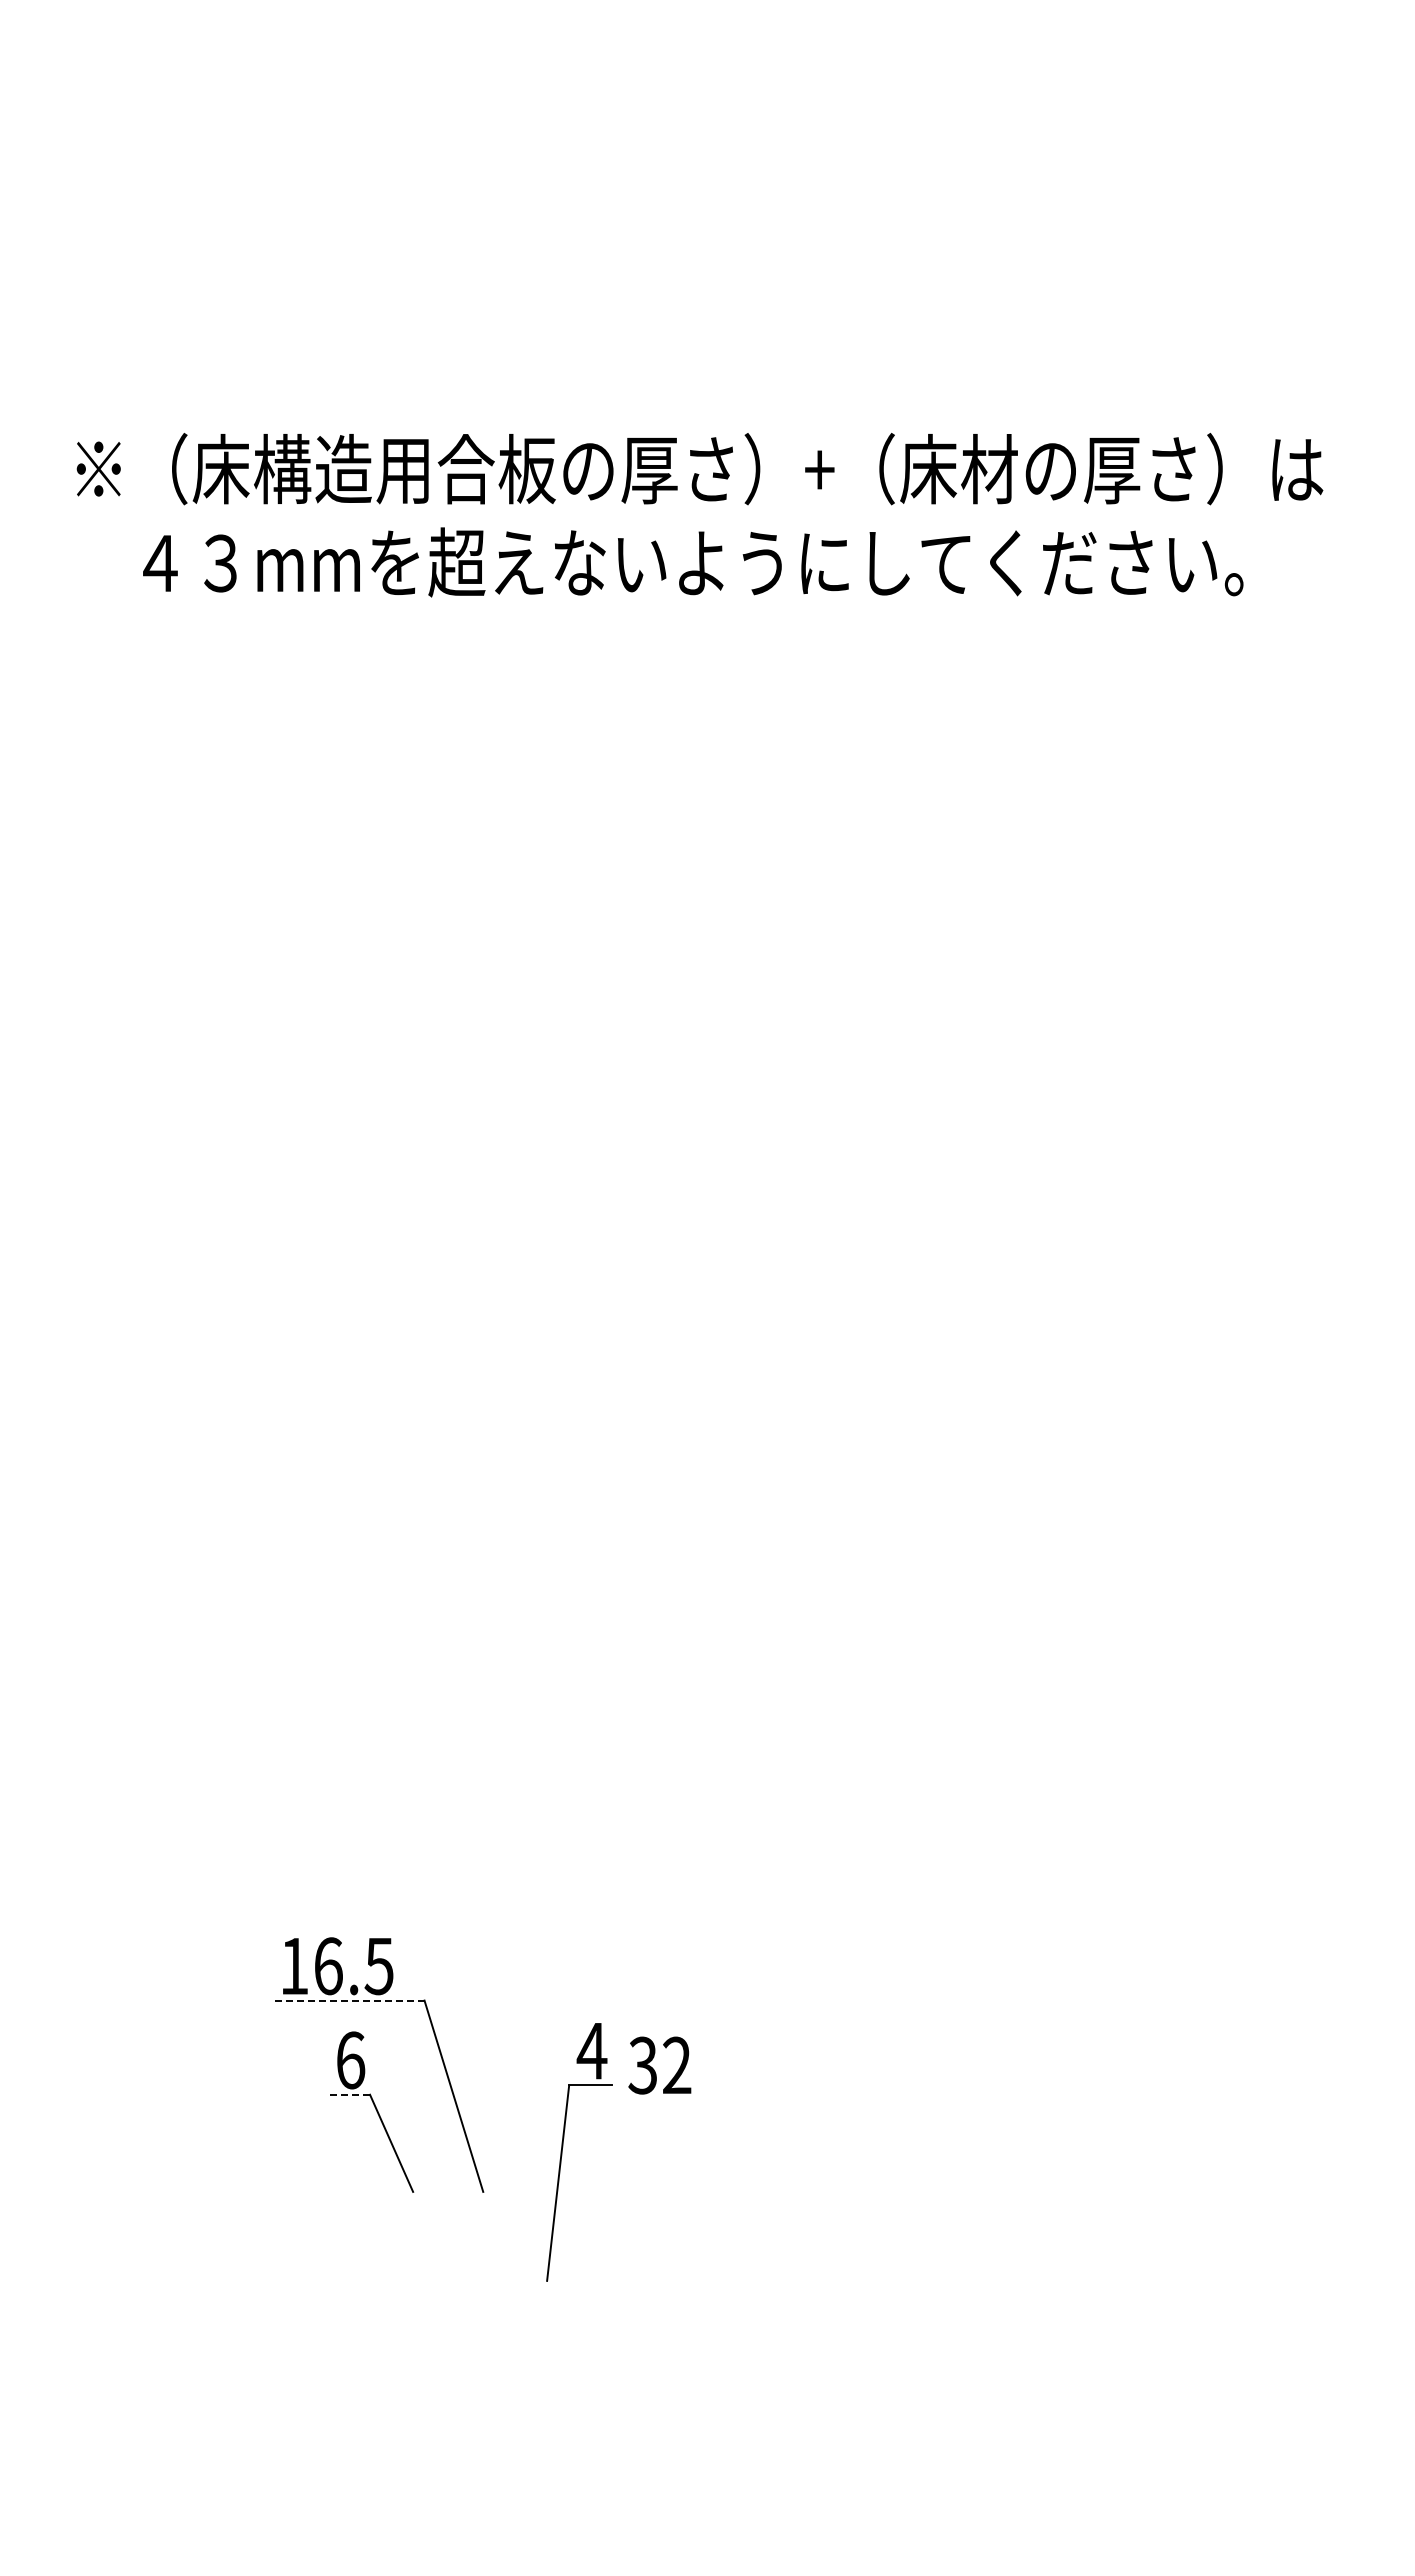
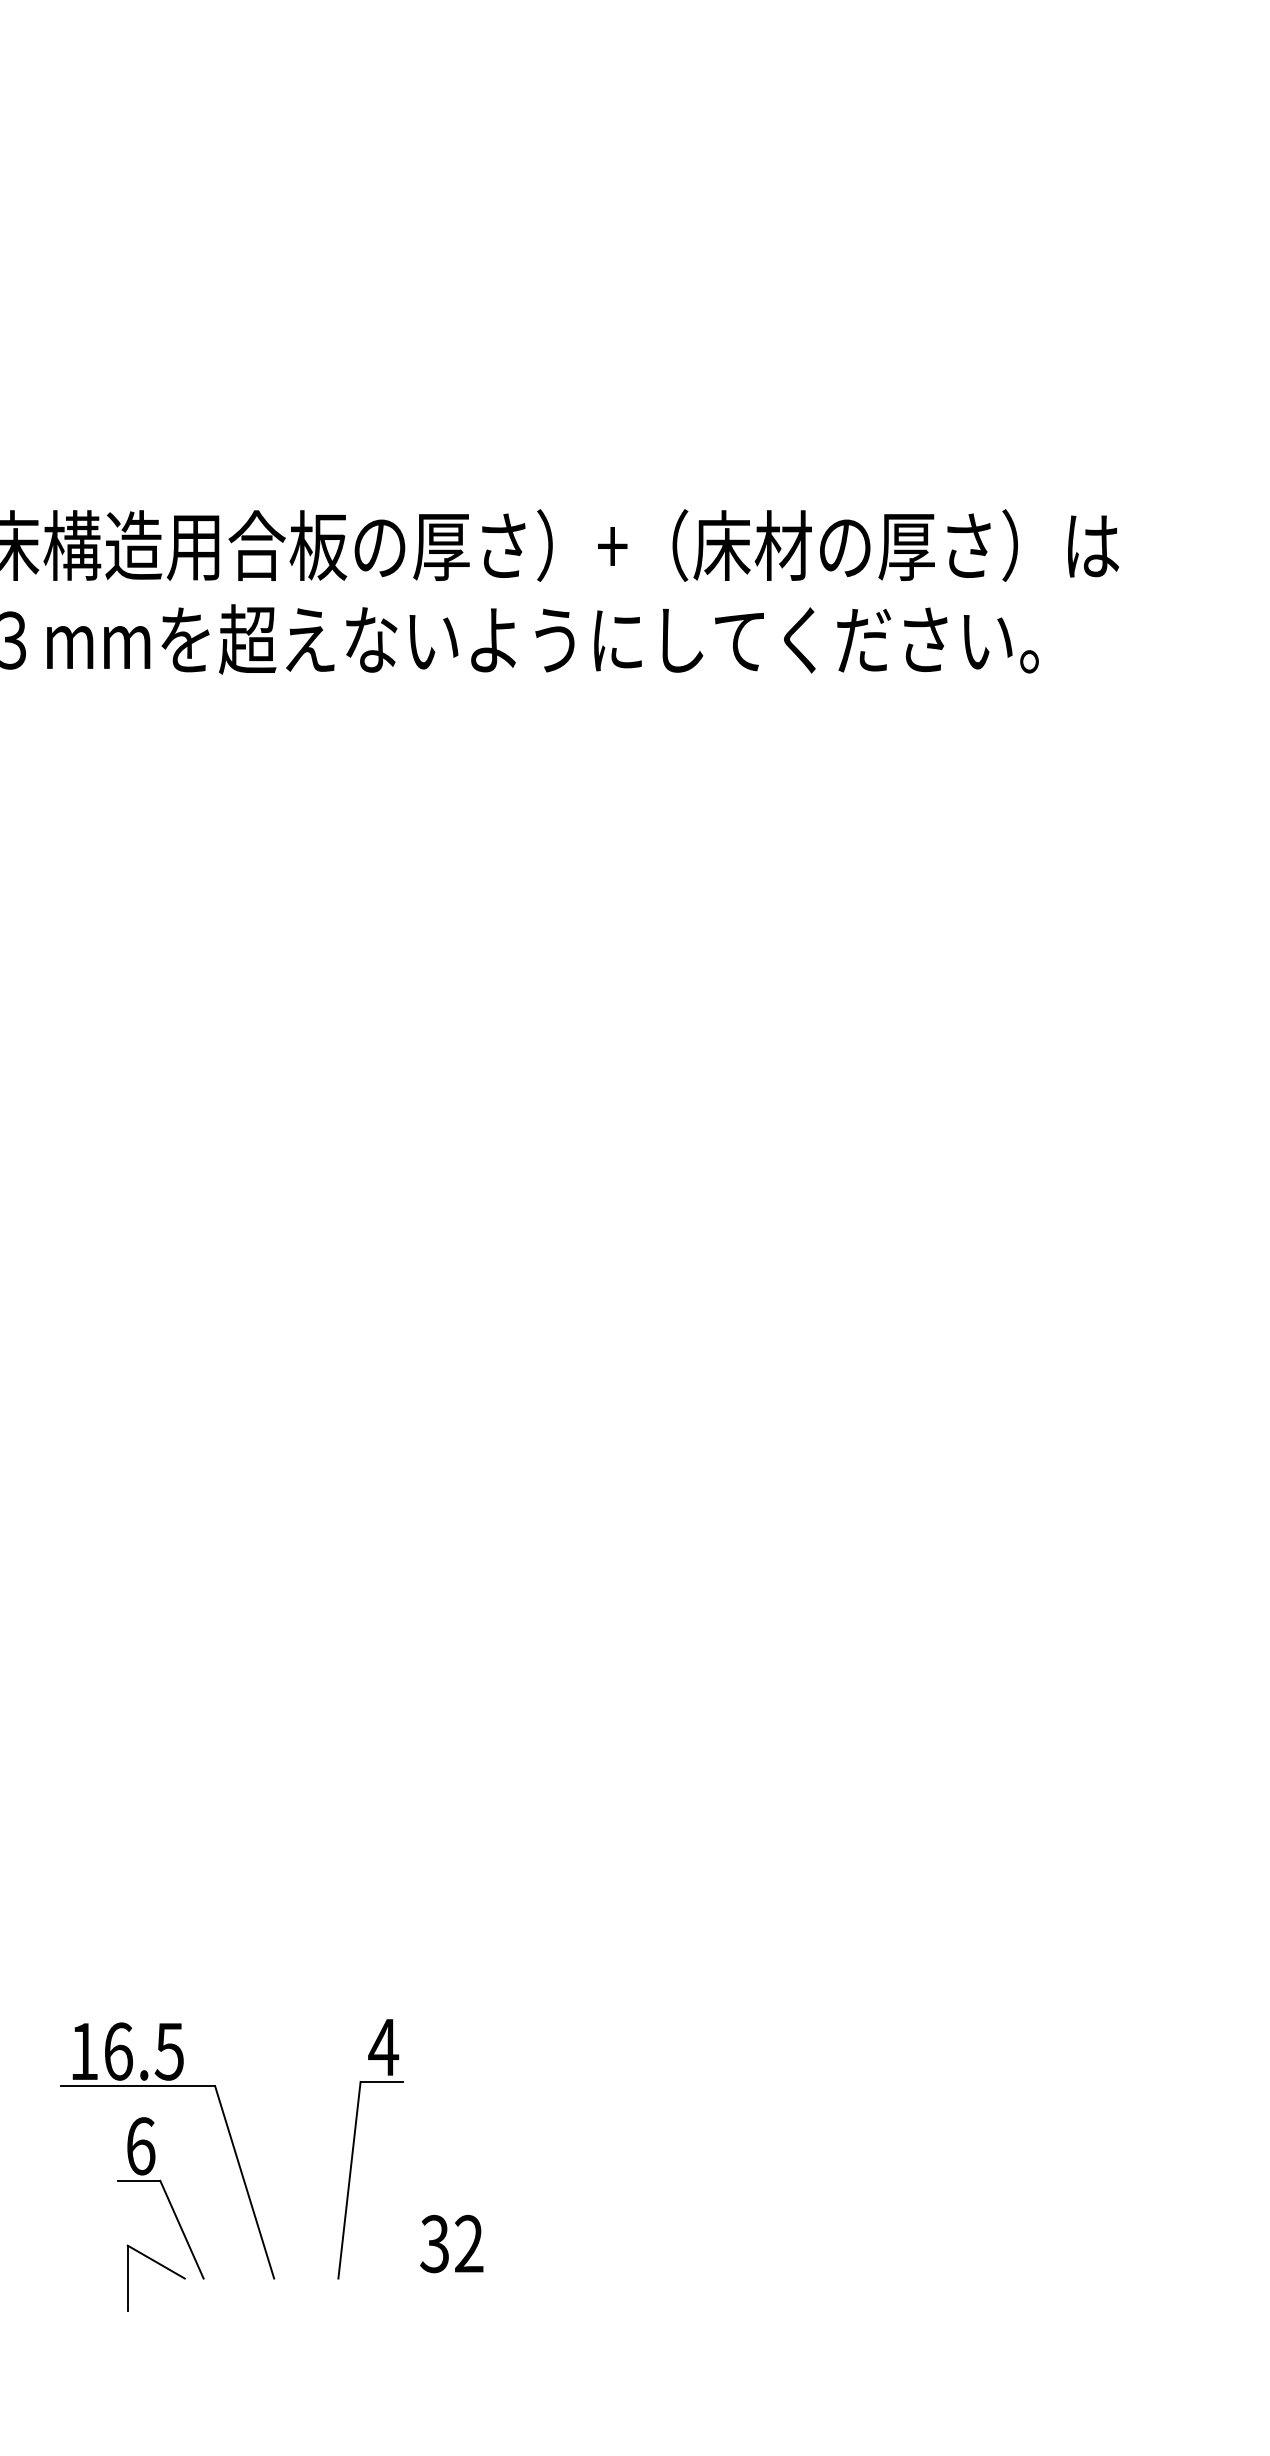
line: (347, 2000) -> (137, 2086), dashed -> solid
text: (659, 2065) -> (451, 2243), moved
line: (348, 2094) -> (138, 2180), dashed -> solid
part: (563, 2147) -> (354, 2144), moved
part: (370, 2179) -> (160, 2266), added

